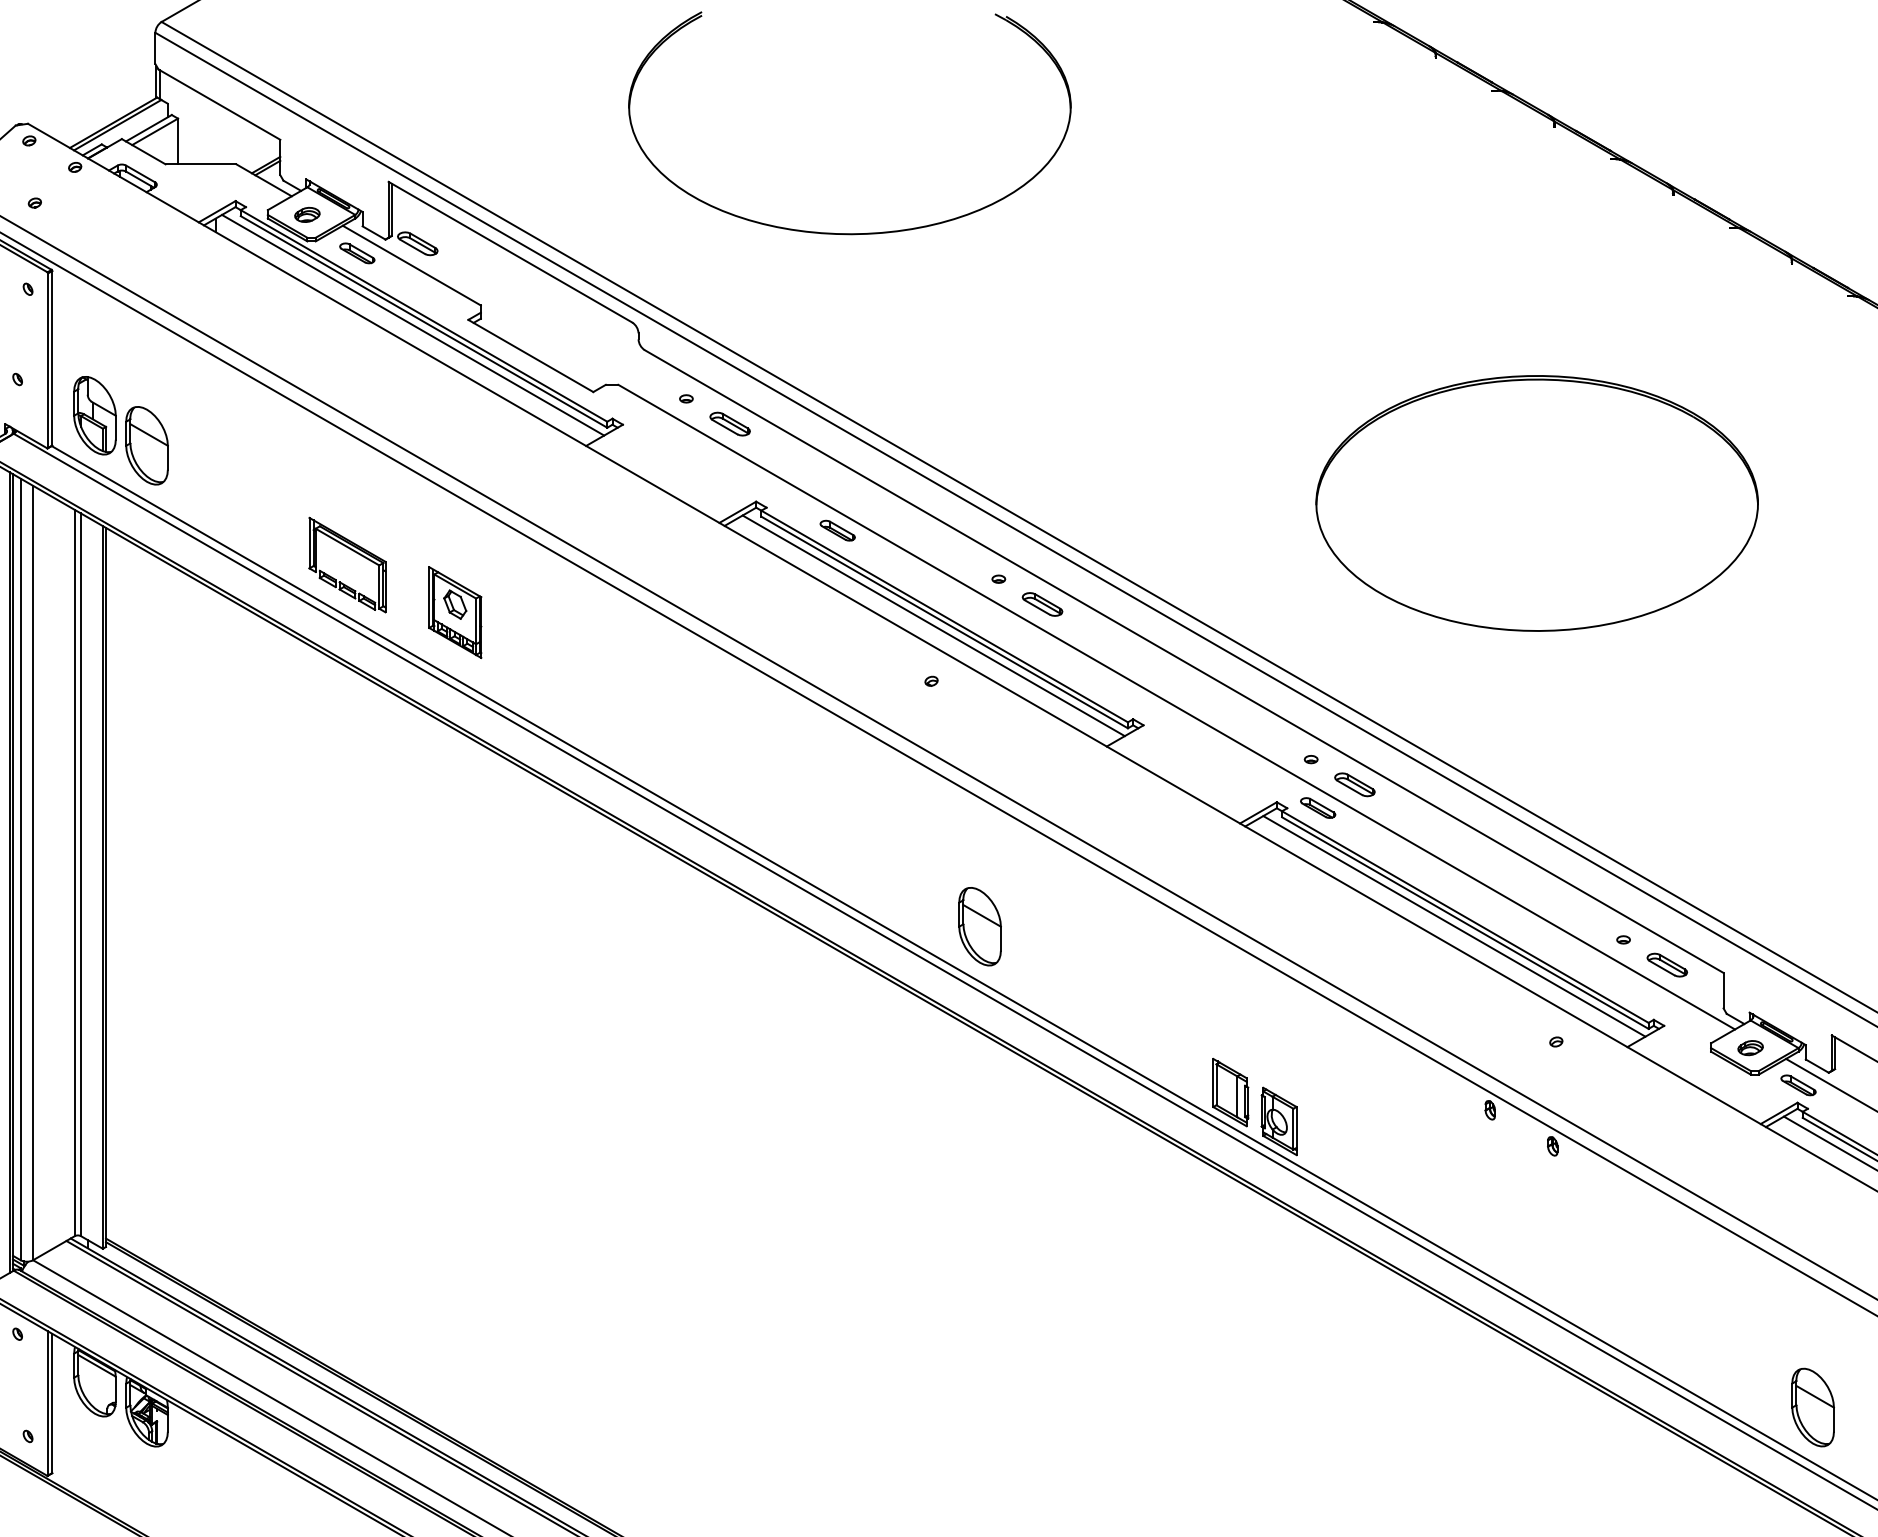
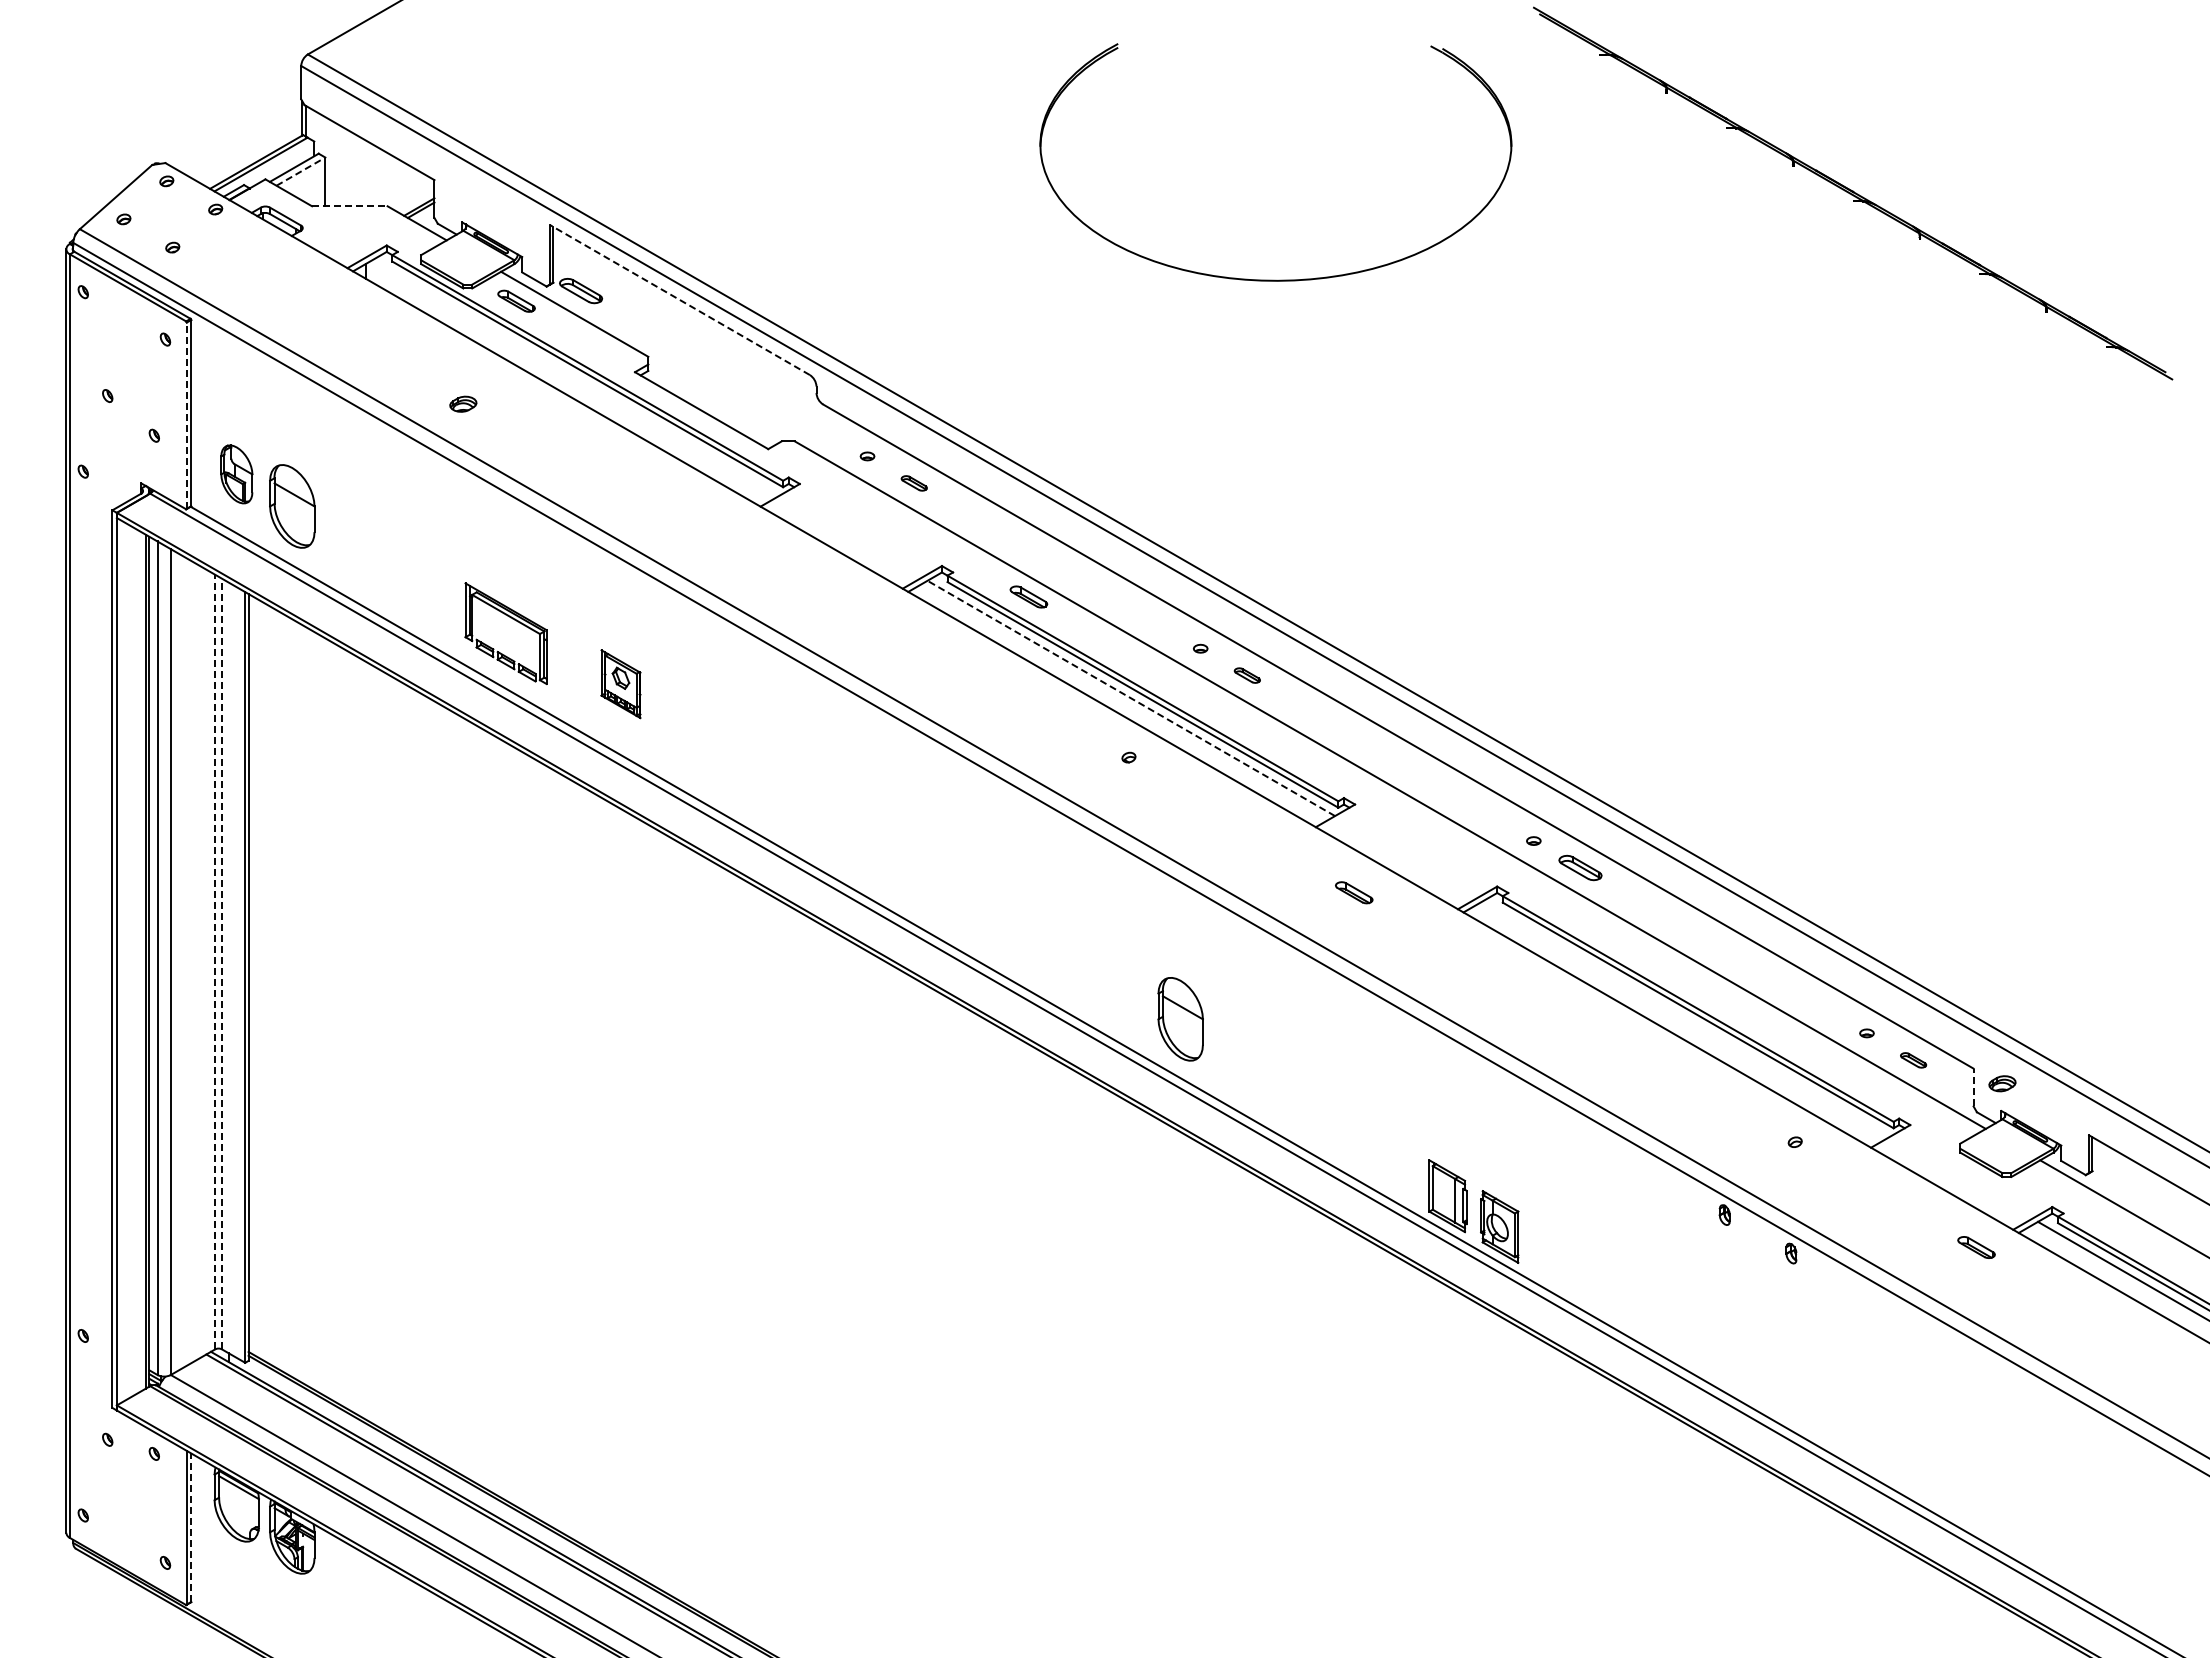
line: (155, 131) -> (301, 171), solid -> dashed
line: (200, 164) -> (349, 206), solid -> dashed
part: (307, 214) -> (463, 403), moved
part: (849, 232) -> (1275, 279), moved
line: (510, 251) -> (679, 299), solid -> dashed
line: (412, 324) -> (575, 377), removed
line: (47, 360) -> (186, 415), solid -> dashed
part: (94, 415) -> (236, 474), size x0.7
part: (730, 424) -> (914, 483), size x0.6
part: (1536, 503) -> (1774, 567), removed
part: (1042, 604) -> (1247, 675), size x0.6
part: (454, 611) -> (620, 683), size x0.7
line: (932, 625) -> (1130, 698), solid -> dashed
part: (1318, 807) -> (1354, 892), moved
line: (75, 872) -> (215, 961), solid -> dashed
line: (80, 874) -> (221, 963), solid -> dashed
line: (1454, 925) -> (1686, 1018), removed
part: (1667, 965) -> (1913, 1060), size x0.6
line: (1723, 990) -> (1973, 1087), solid -> dashed
part: (1750, 1047) -> (2002, 1083), moved
part: (1798, 1085) -> (1976, 1247), moved
line: (52, 1403) -> (191, 1527), solid -> dashed
part: (1812, 1406) -> (2068, 1531), removed

